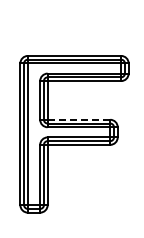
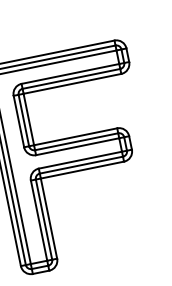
line: (78, 119) -> (74, 136), dashed -> solid

